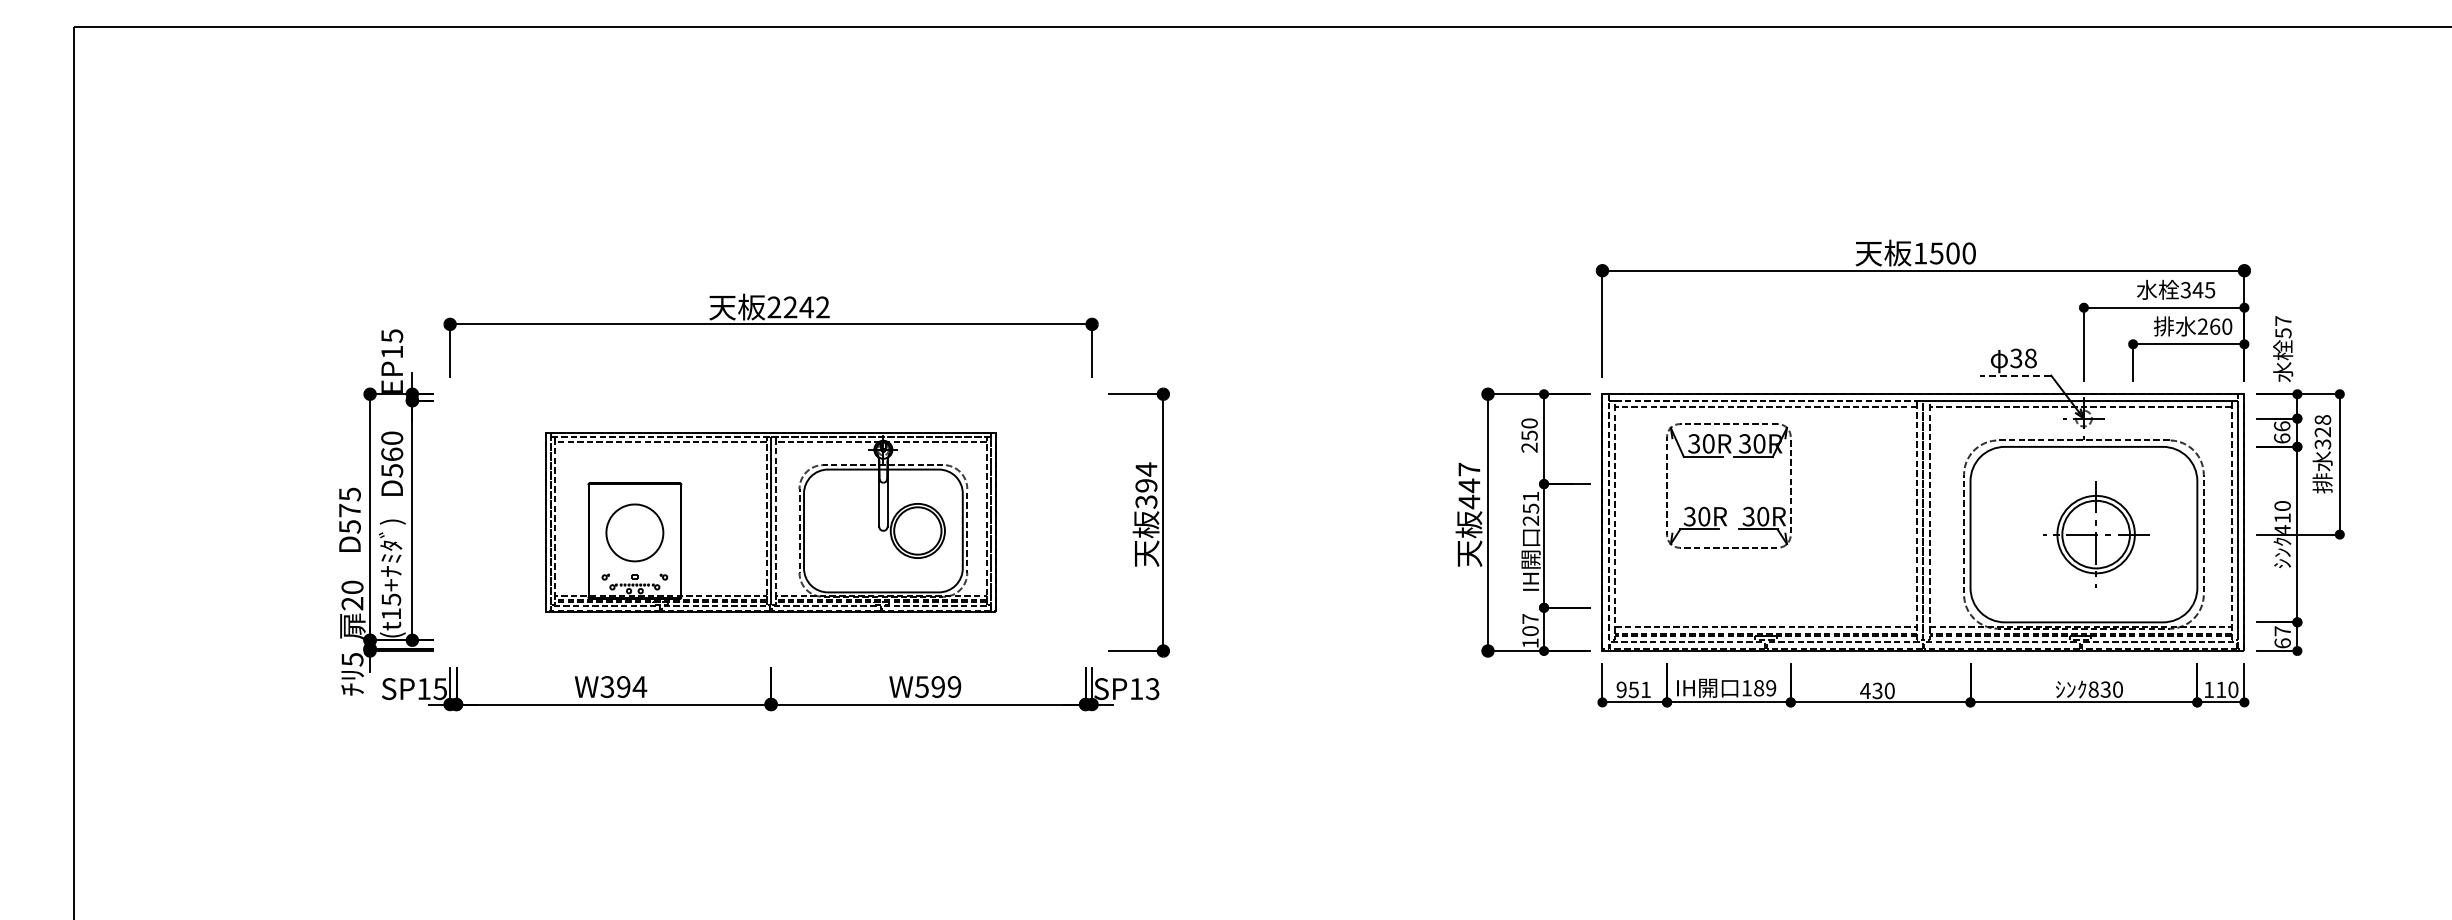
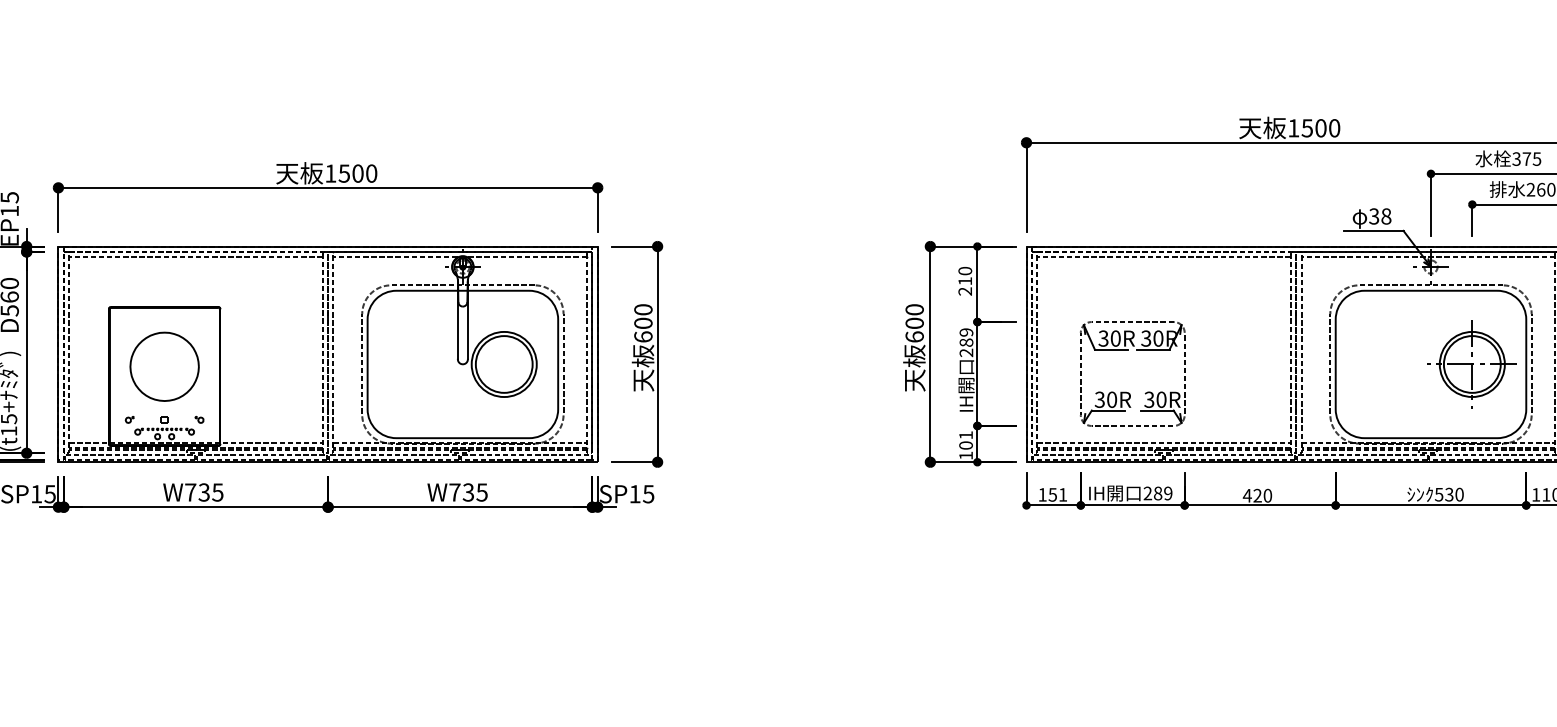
text: (2197, 290) -> (1526, 159), 345 -> 375
text: (798, 307) -> (351, 173), 2242 -> 1500
line: (2015, 375) -> (1373, 230), dashed -> solid
text: (1529, 435) -> (965, 281), 250 -> 210
text: (1146, 485) -> (643, 323), 394 -> 600
text: (1469, 485) -> (914, 323), 447 -> 600
text: (1530, 502) -> (966, 337), 251 -> 289
part: (1723, 507) -> (1128, 392), moved
part: (770, 522) -> (327, 354), size x1.43
part: (2096, 534) -> (1472, 364), moved
text: (1530, 618) -> (966, 434), 107 -> 101
text: (623, 687) -> (204, 492), W394 -> W735
text: (938, 687) -> (468, 492), W599 -> W735
text: (1152, 688) -> (648, 493), SP13 -> SP15
text: (1746, 688) -> (1147, 493), 189 -> 289
text: (1621, 689) -> (1042, 494), 951 -> 151
text: (2093, 689) -> (1439, 494), 830 -> 530
text: (1877, 691) -> (1257, 496), 430 -> 420

